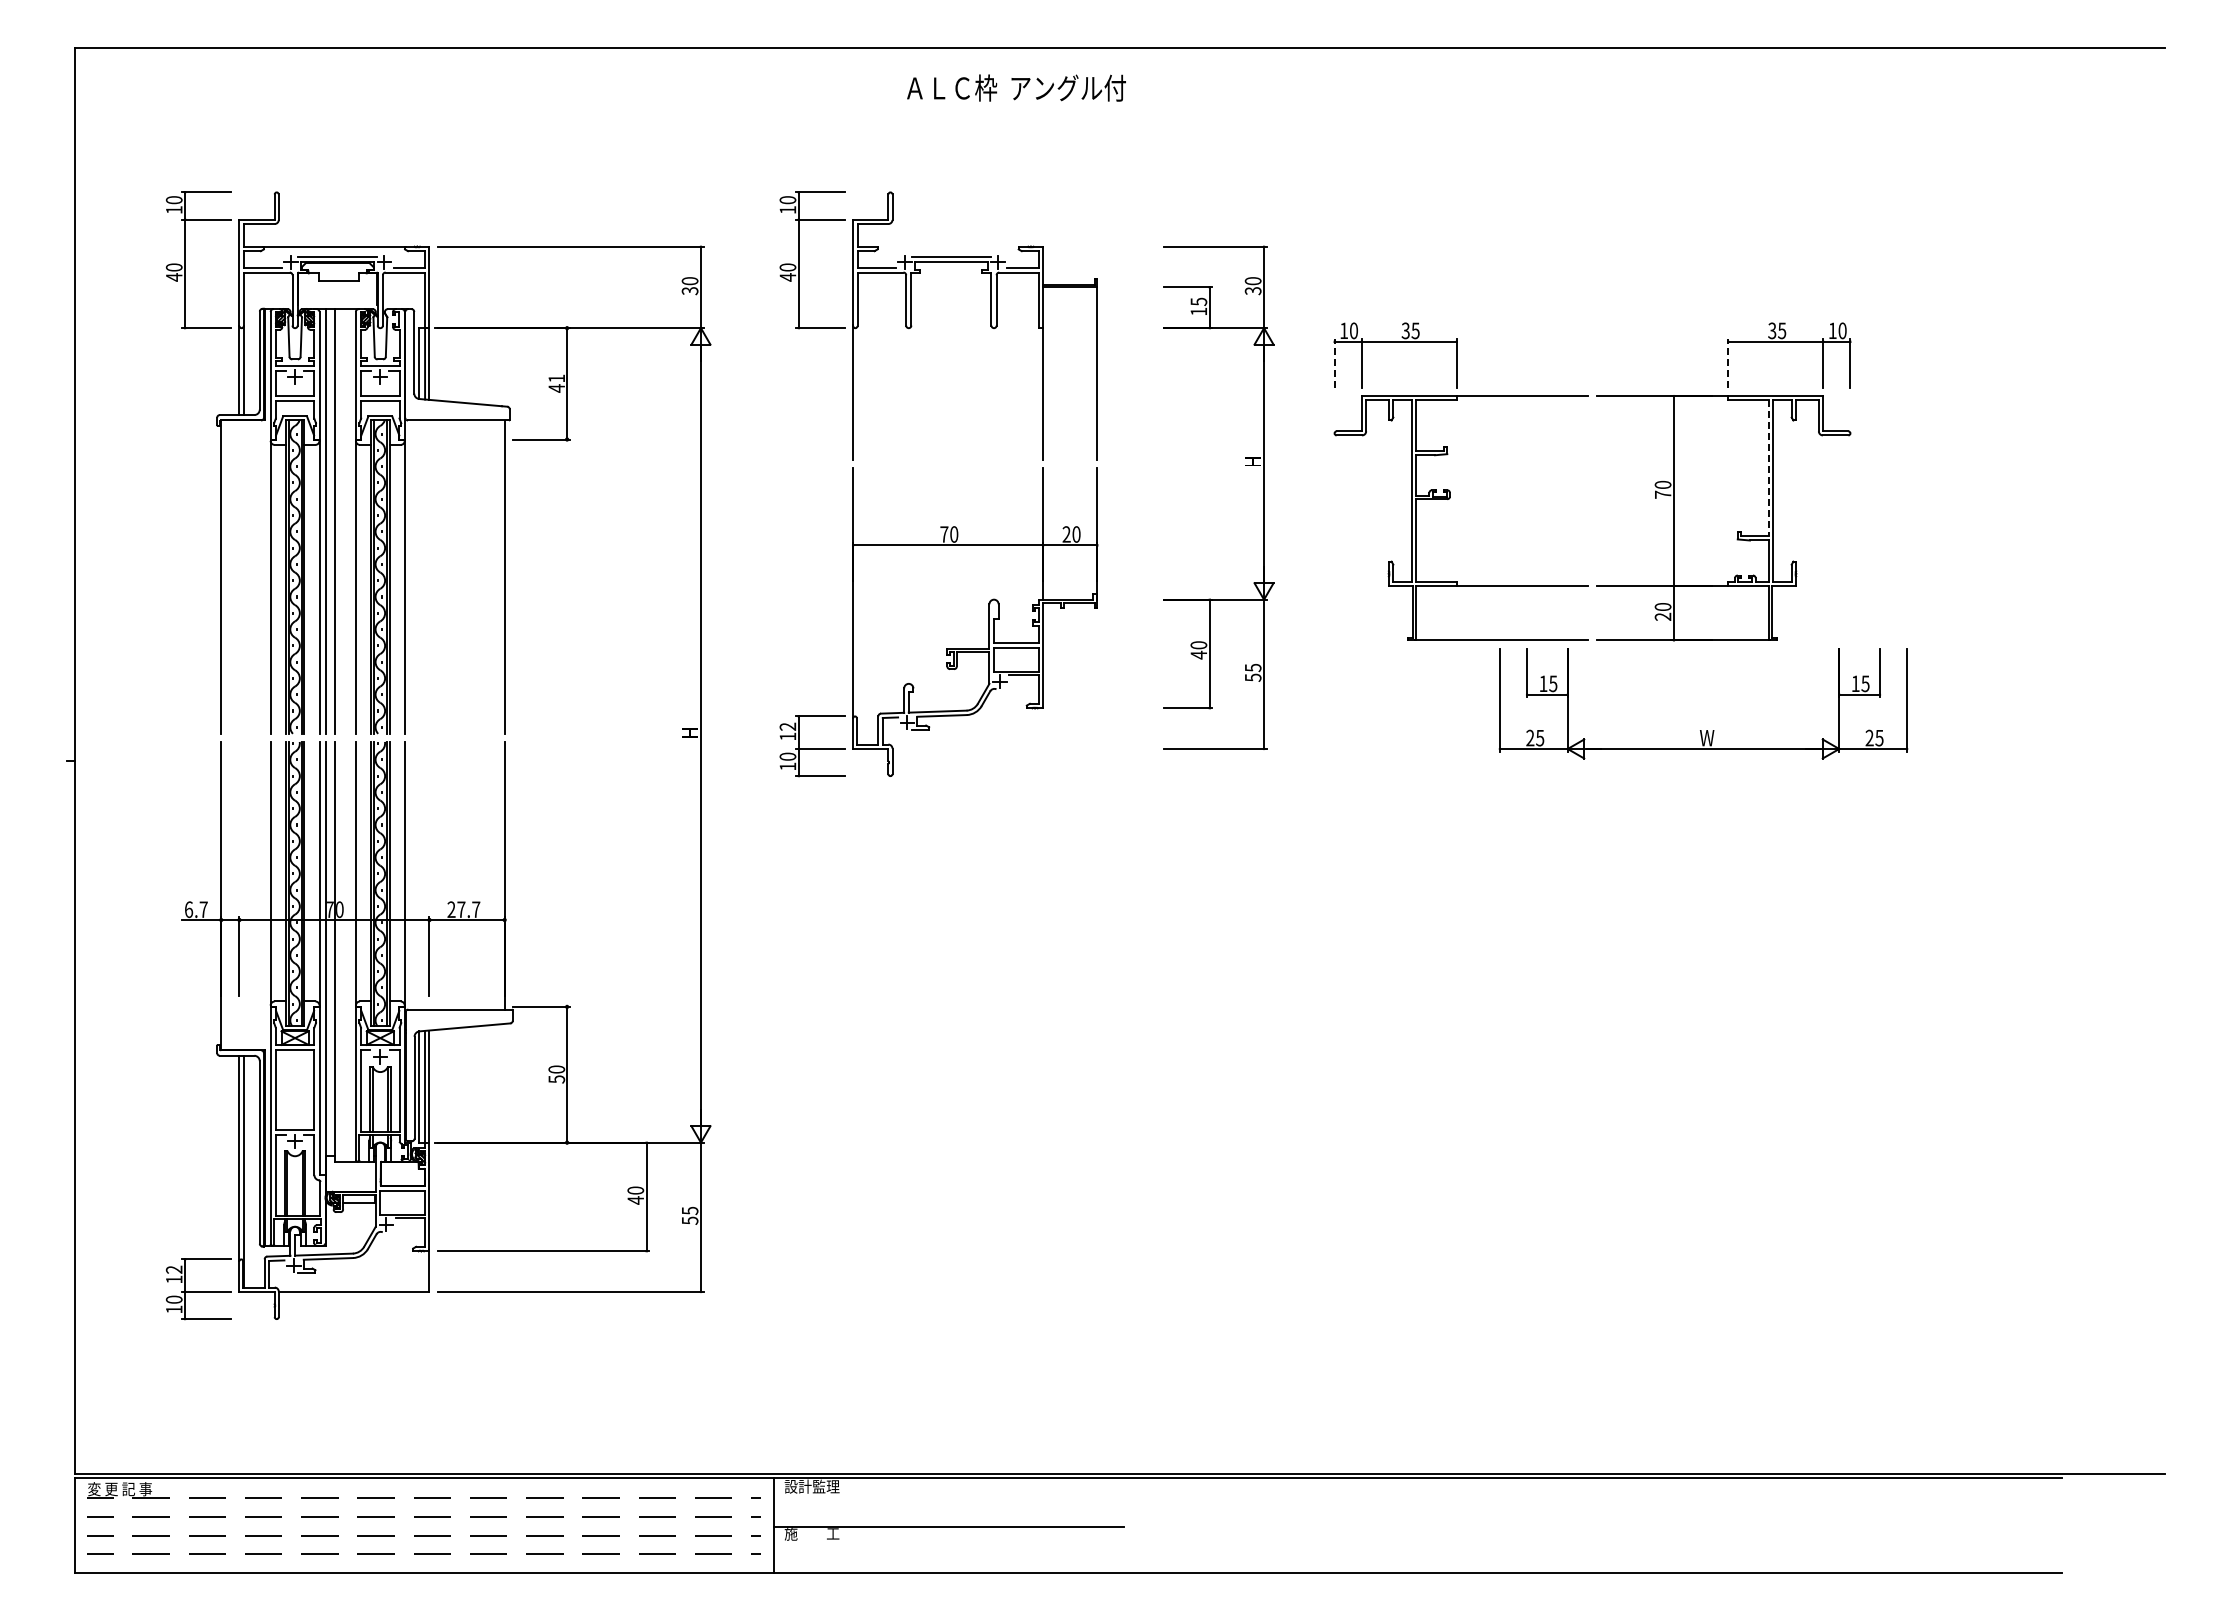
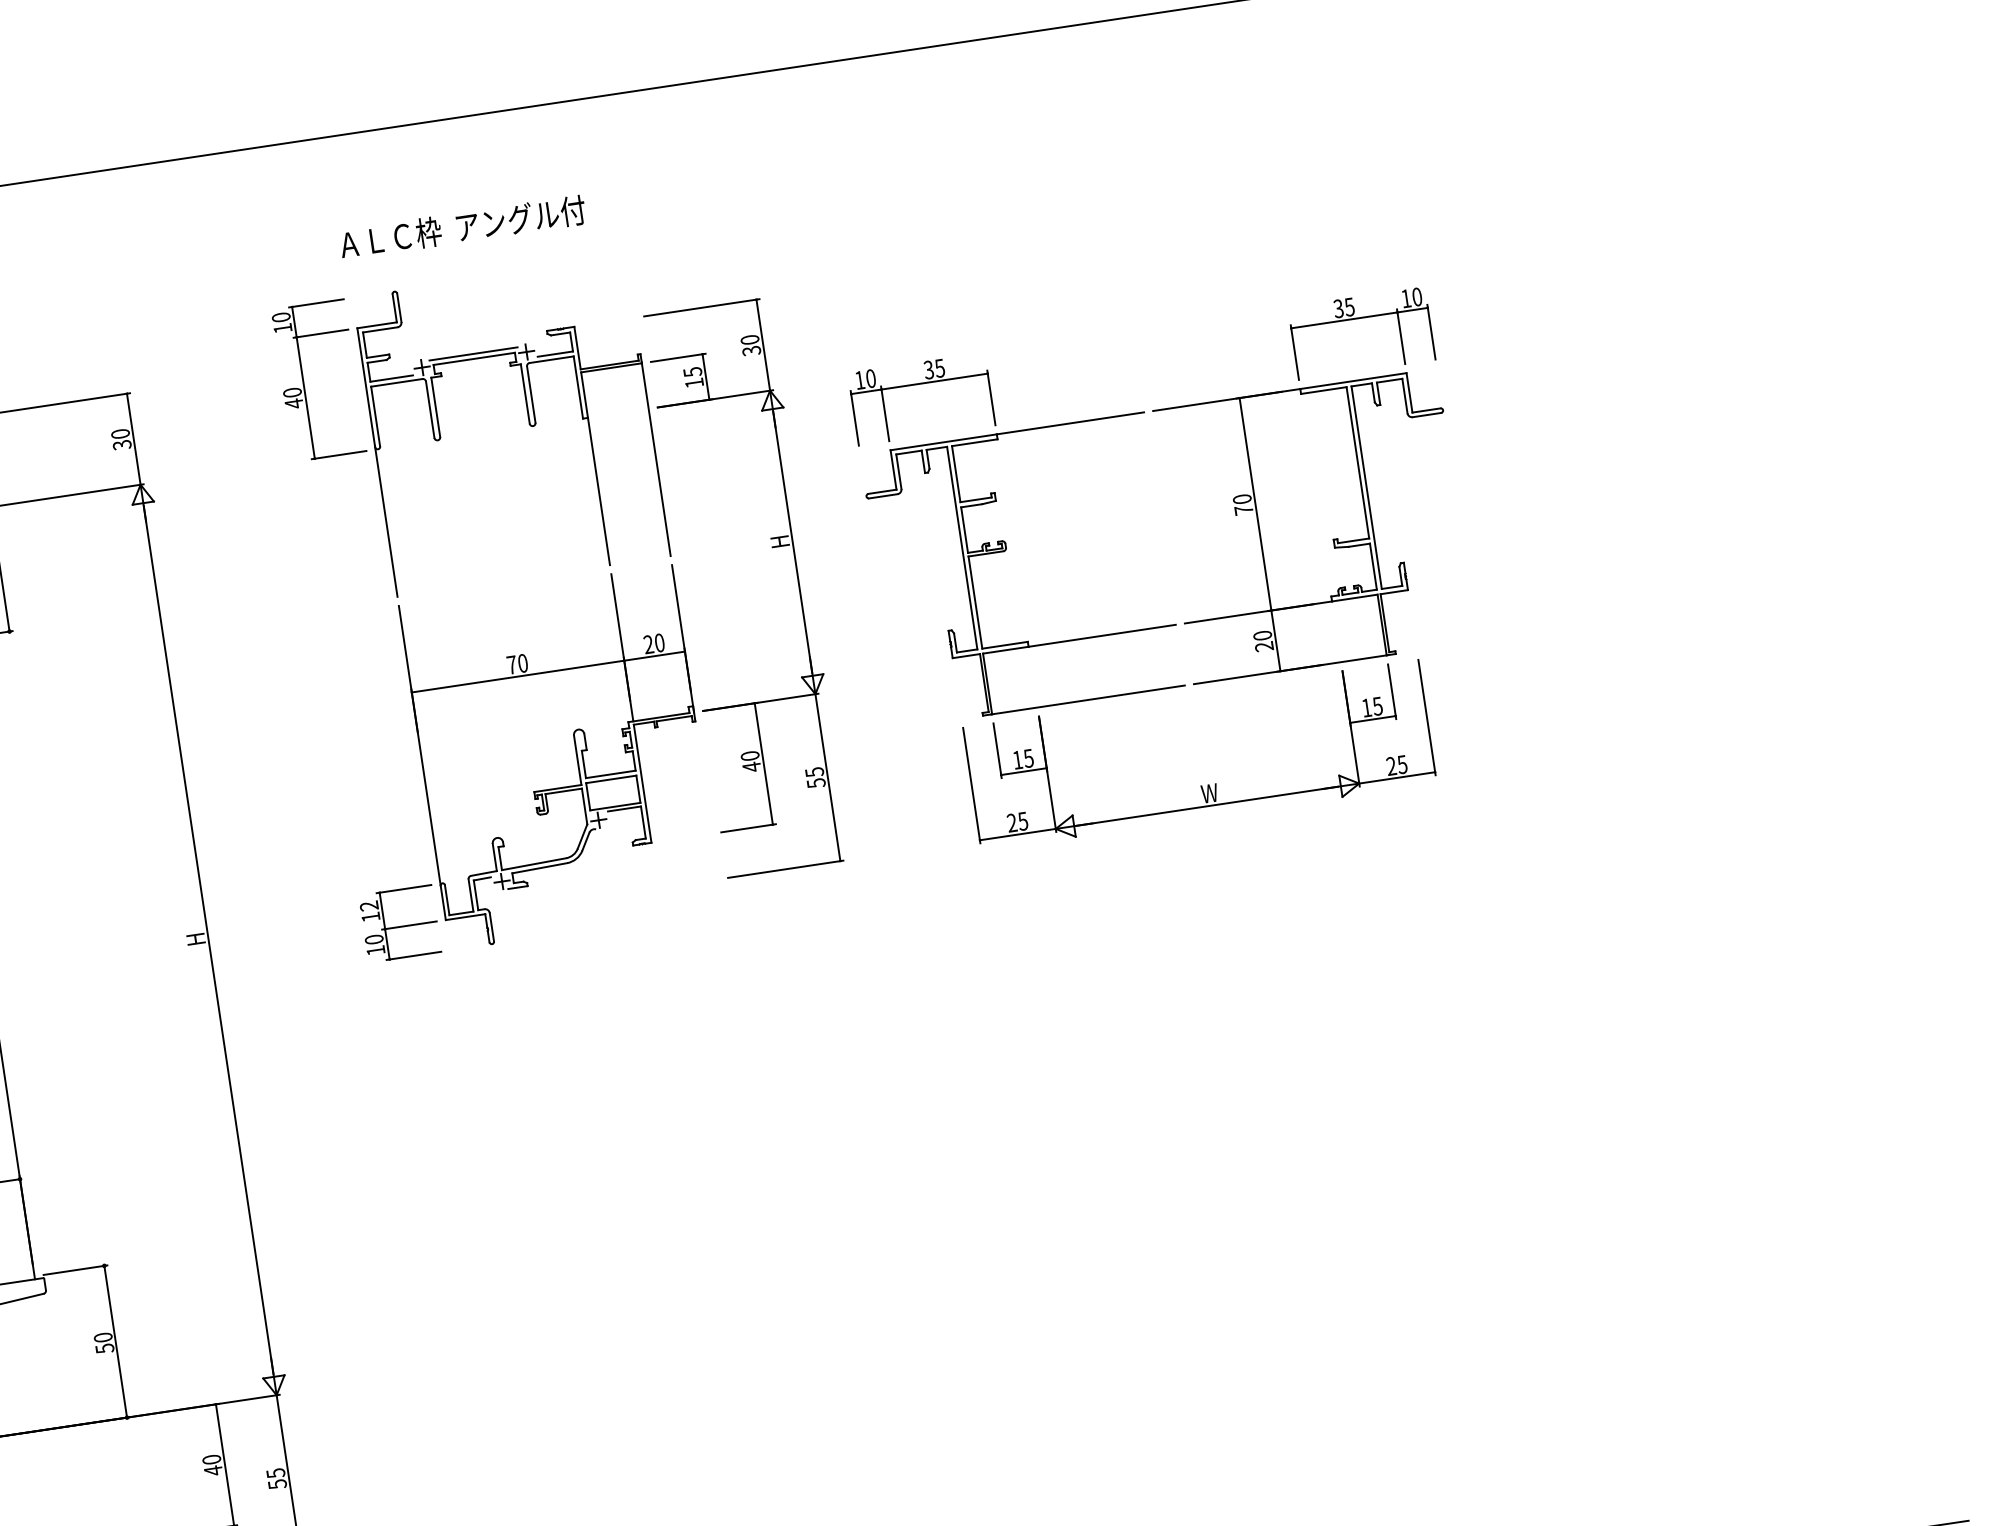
text: (1016, 87) -> (462, 226), moved
line: (1334, 362) -> (854, 417), dashed -> solid
line: (1728, 362) -> (1294, 351), dashed -> solid
line: (1768, 468) -> (1357, 463), dashed -> solid
part: (940, 526) -> (506, 656), moved
part: (1701, 730) -> (1202, 785), moved

